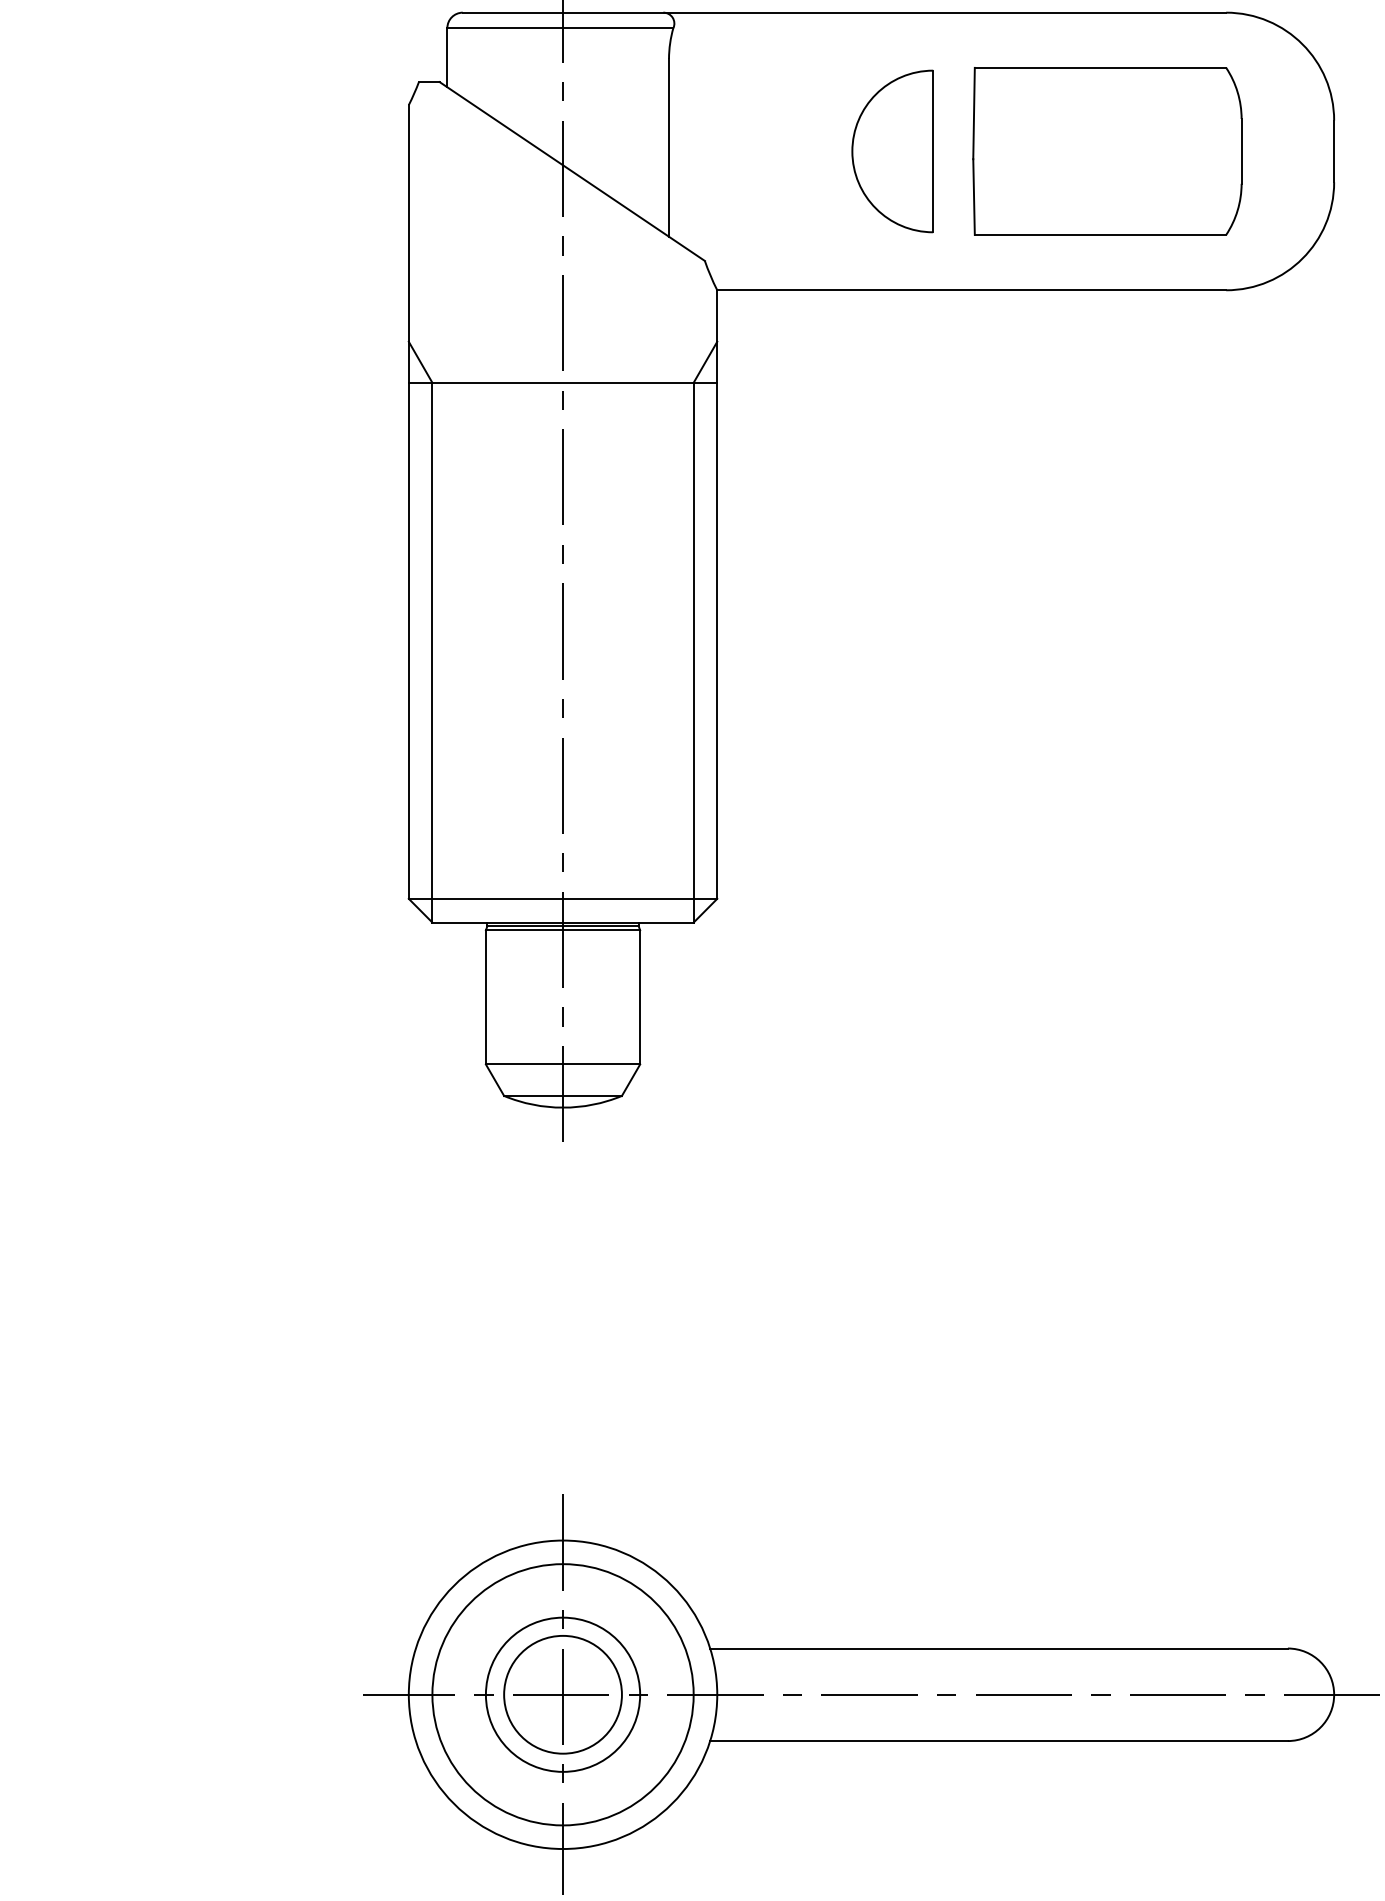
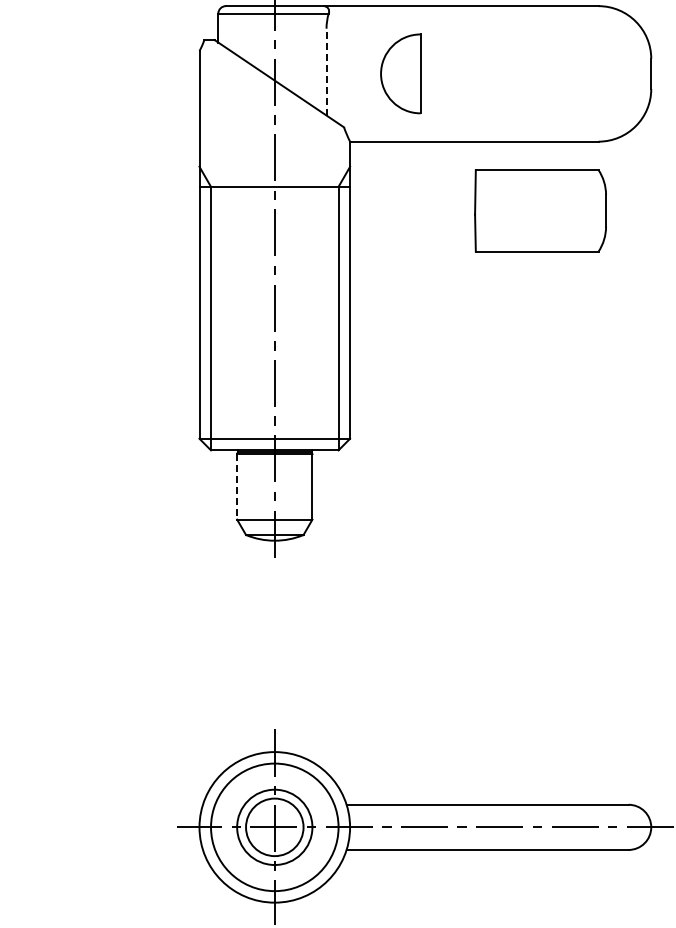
line: (668, 146) -> (326, 71), solid -> dashed
part: (892, 150) -> (400, 73), moved
part: (1107, 150) -> (540, 210), moved
line: (486, 996) -> (237, 486), solid -> dashed

